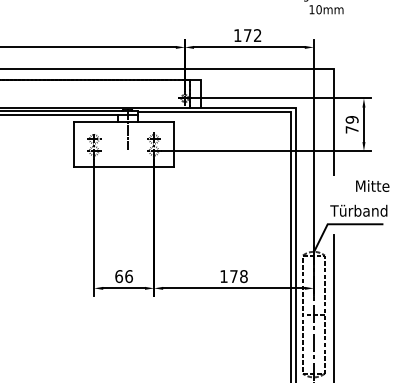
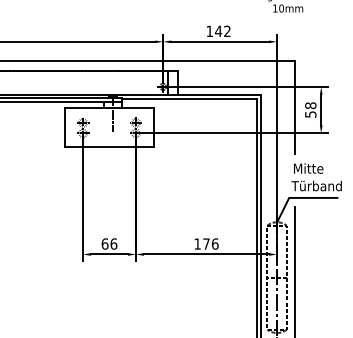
text: (247, 35) -> (218, 31), 172 -> 142
text: (351, 124) -> (310, 109), 79 -> 58
text: (372, 185) -> (308, 168), moved
text: (243, 276) -> (214, 244), 178 -> 176

